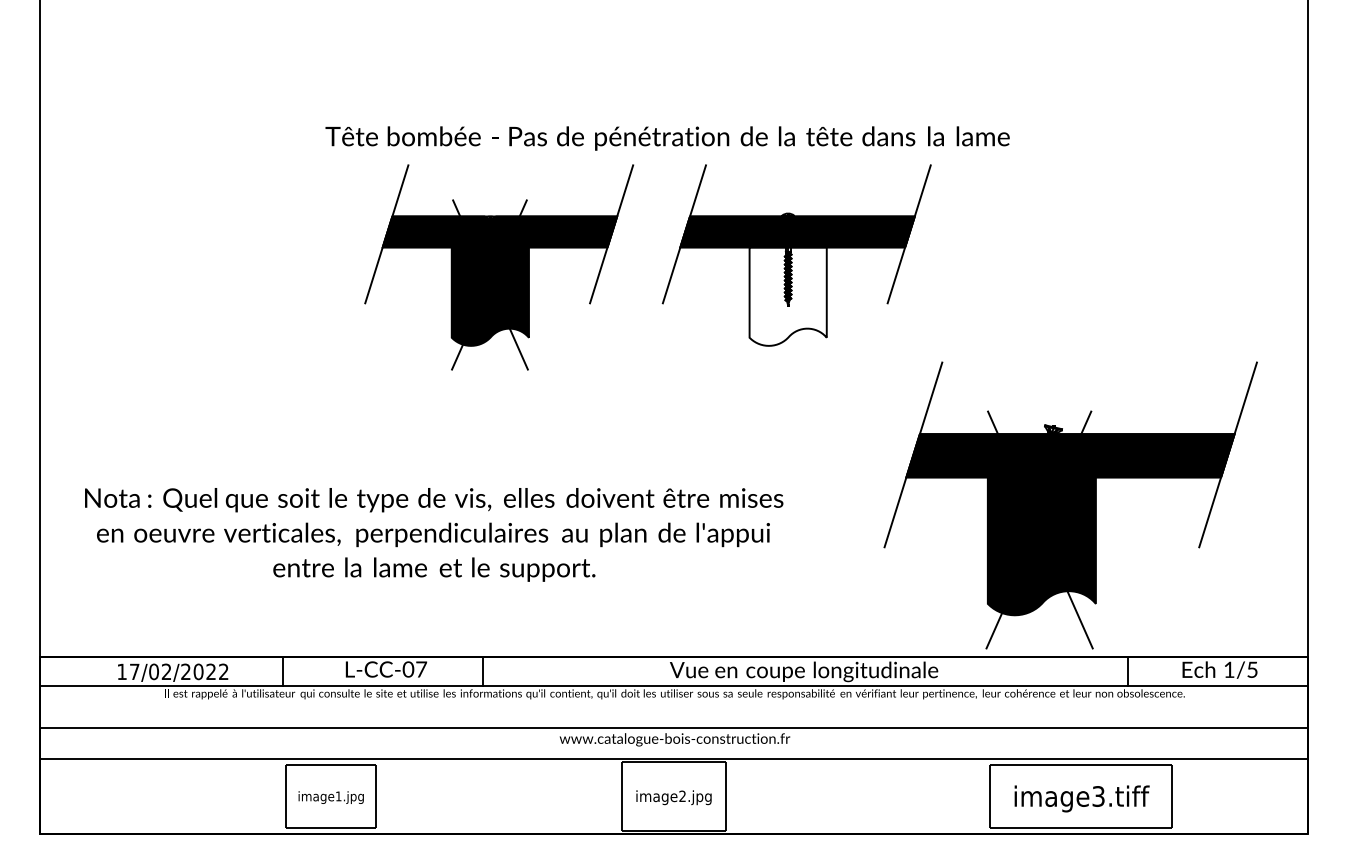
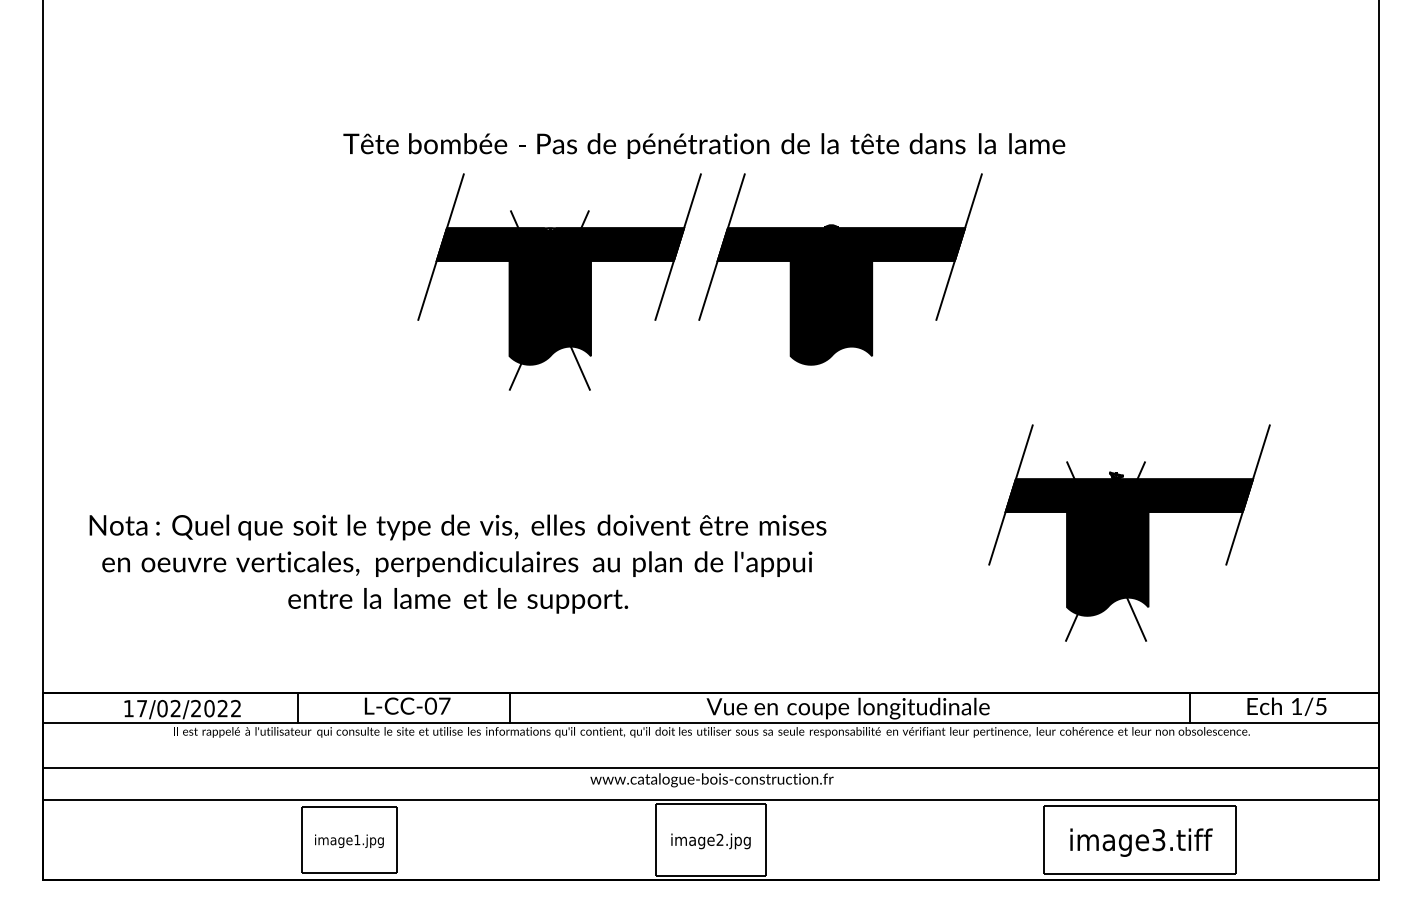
part: (499, 266) -> (559, 281), moved
fill: (788, 296) -> (831, 312), added
part: (1070, 504) -> (1129, 532), size x0.71

